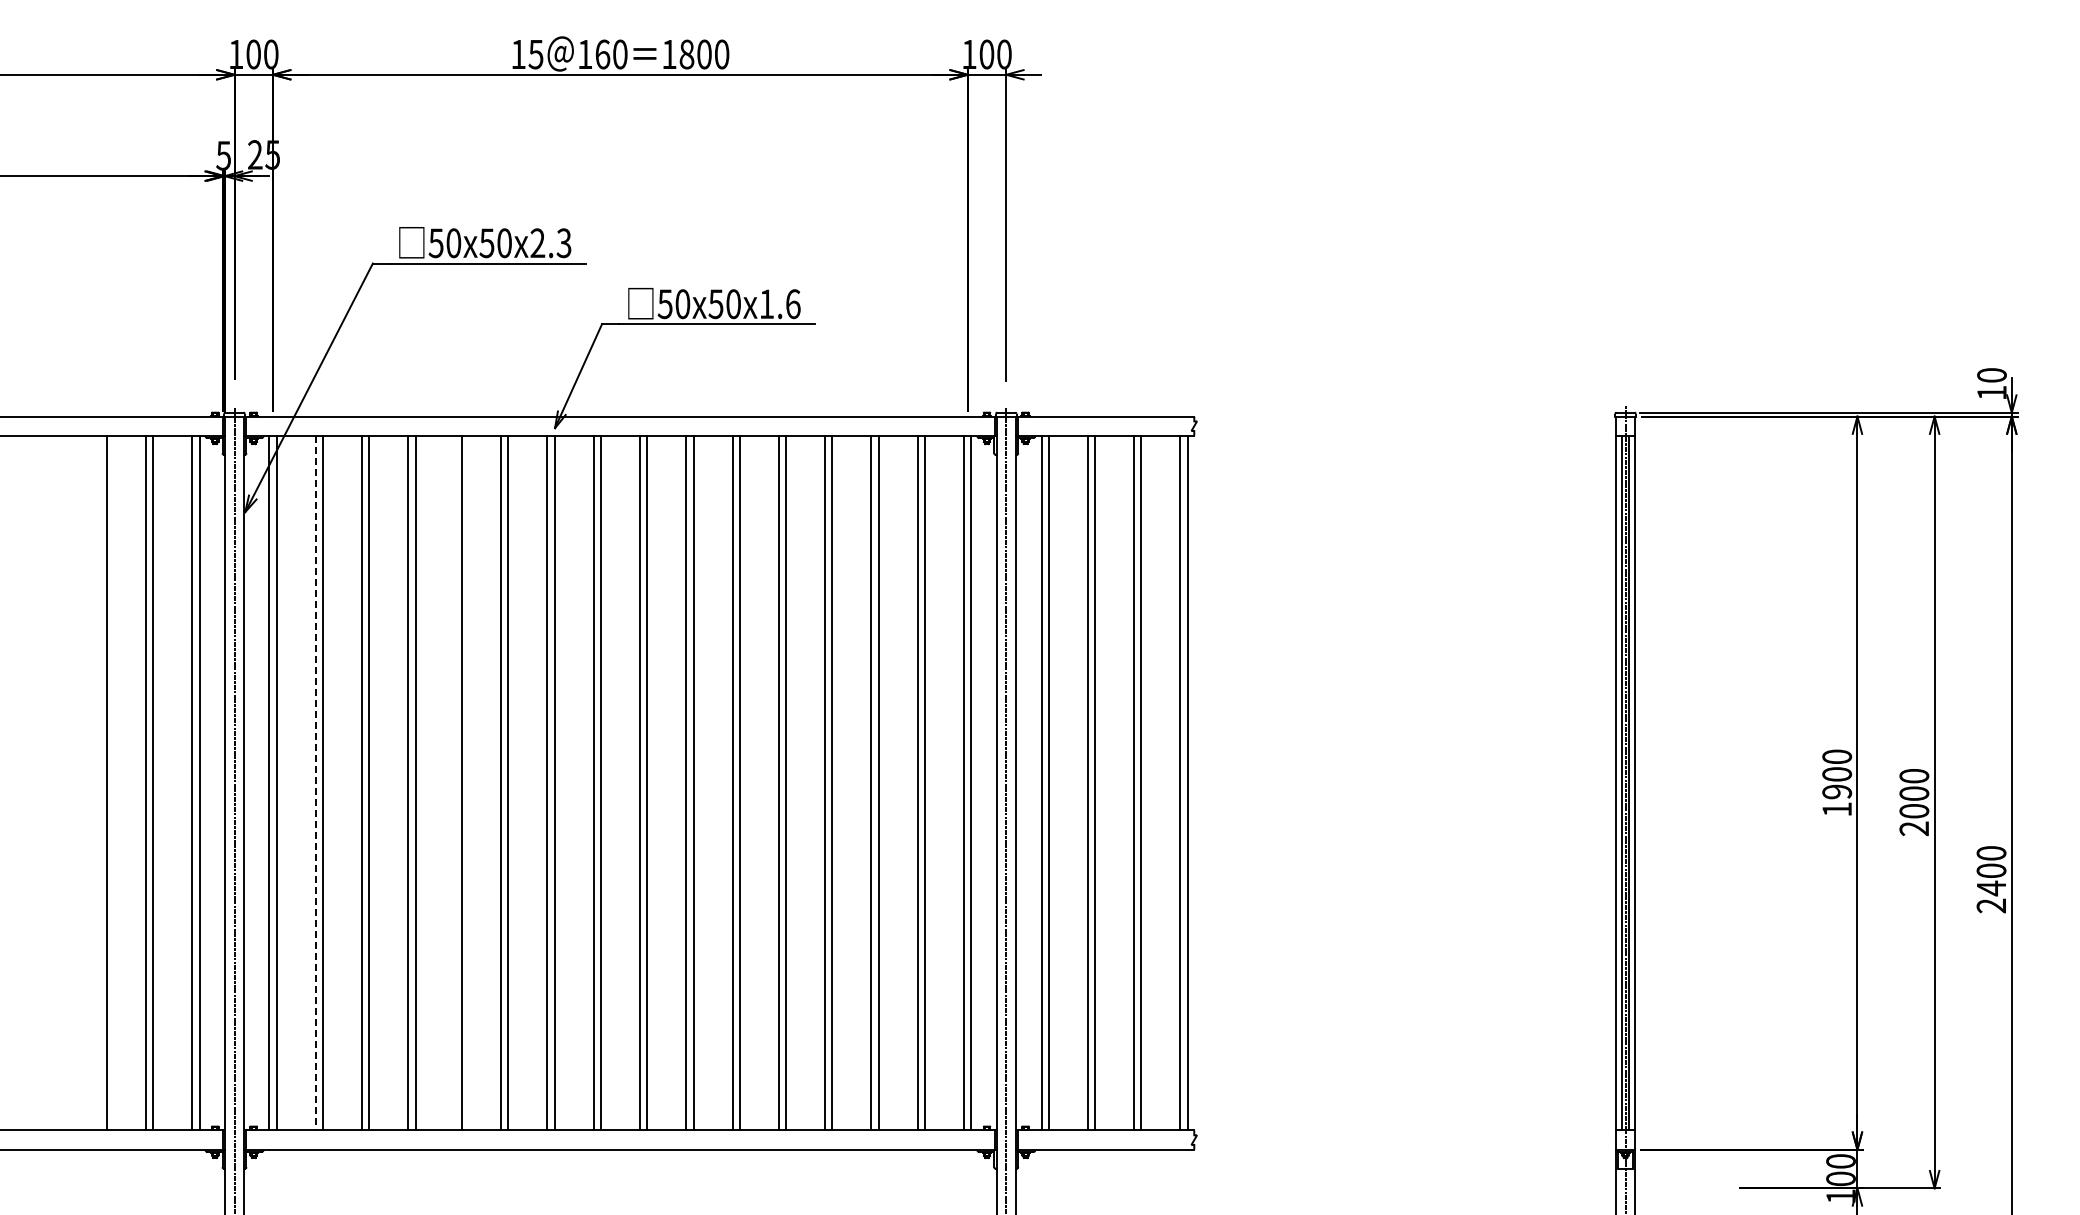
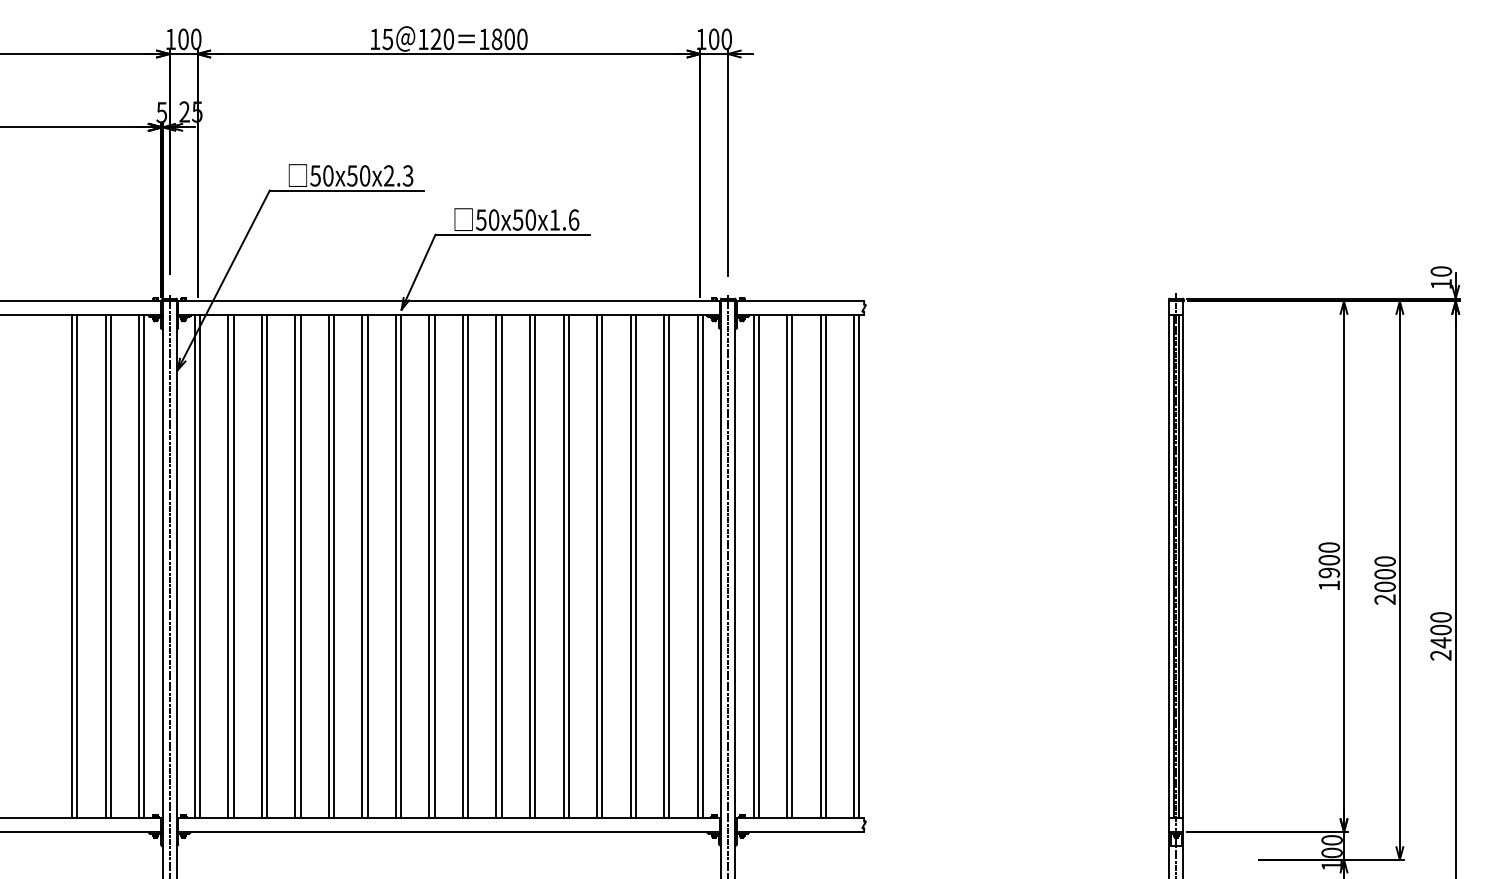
text: (602, 54) -> (435, 39), 160 -> 120
line: (99, 782) -> (71, 566), added
line: (454, 782) -> (328, 566), added
line: (315, 783) -> (228, 566), dashed -> solid

